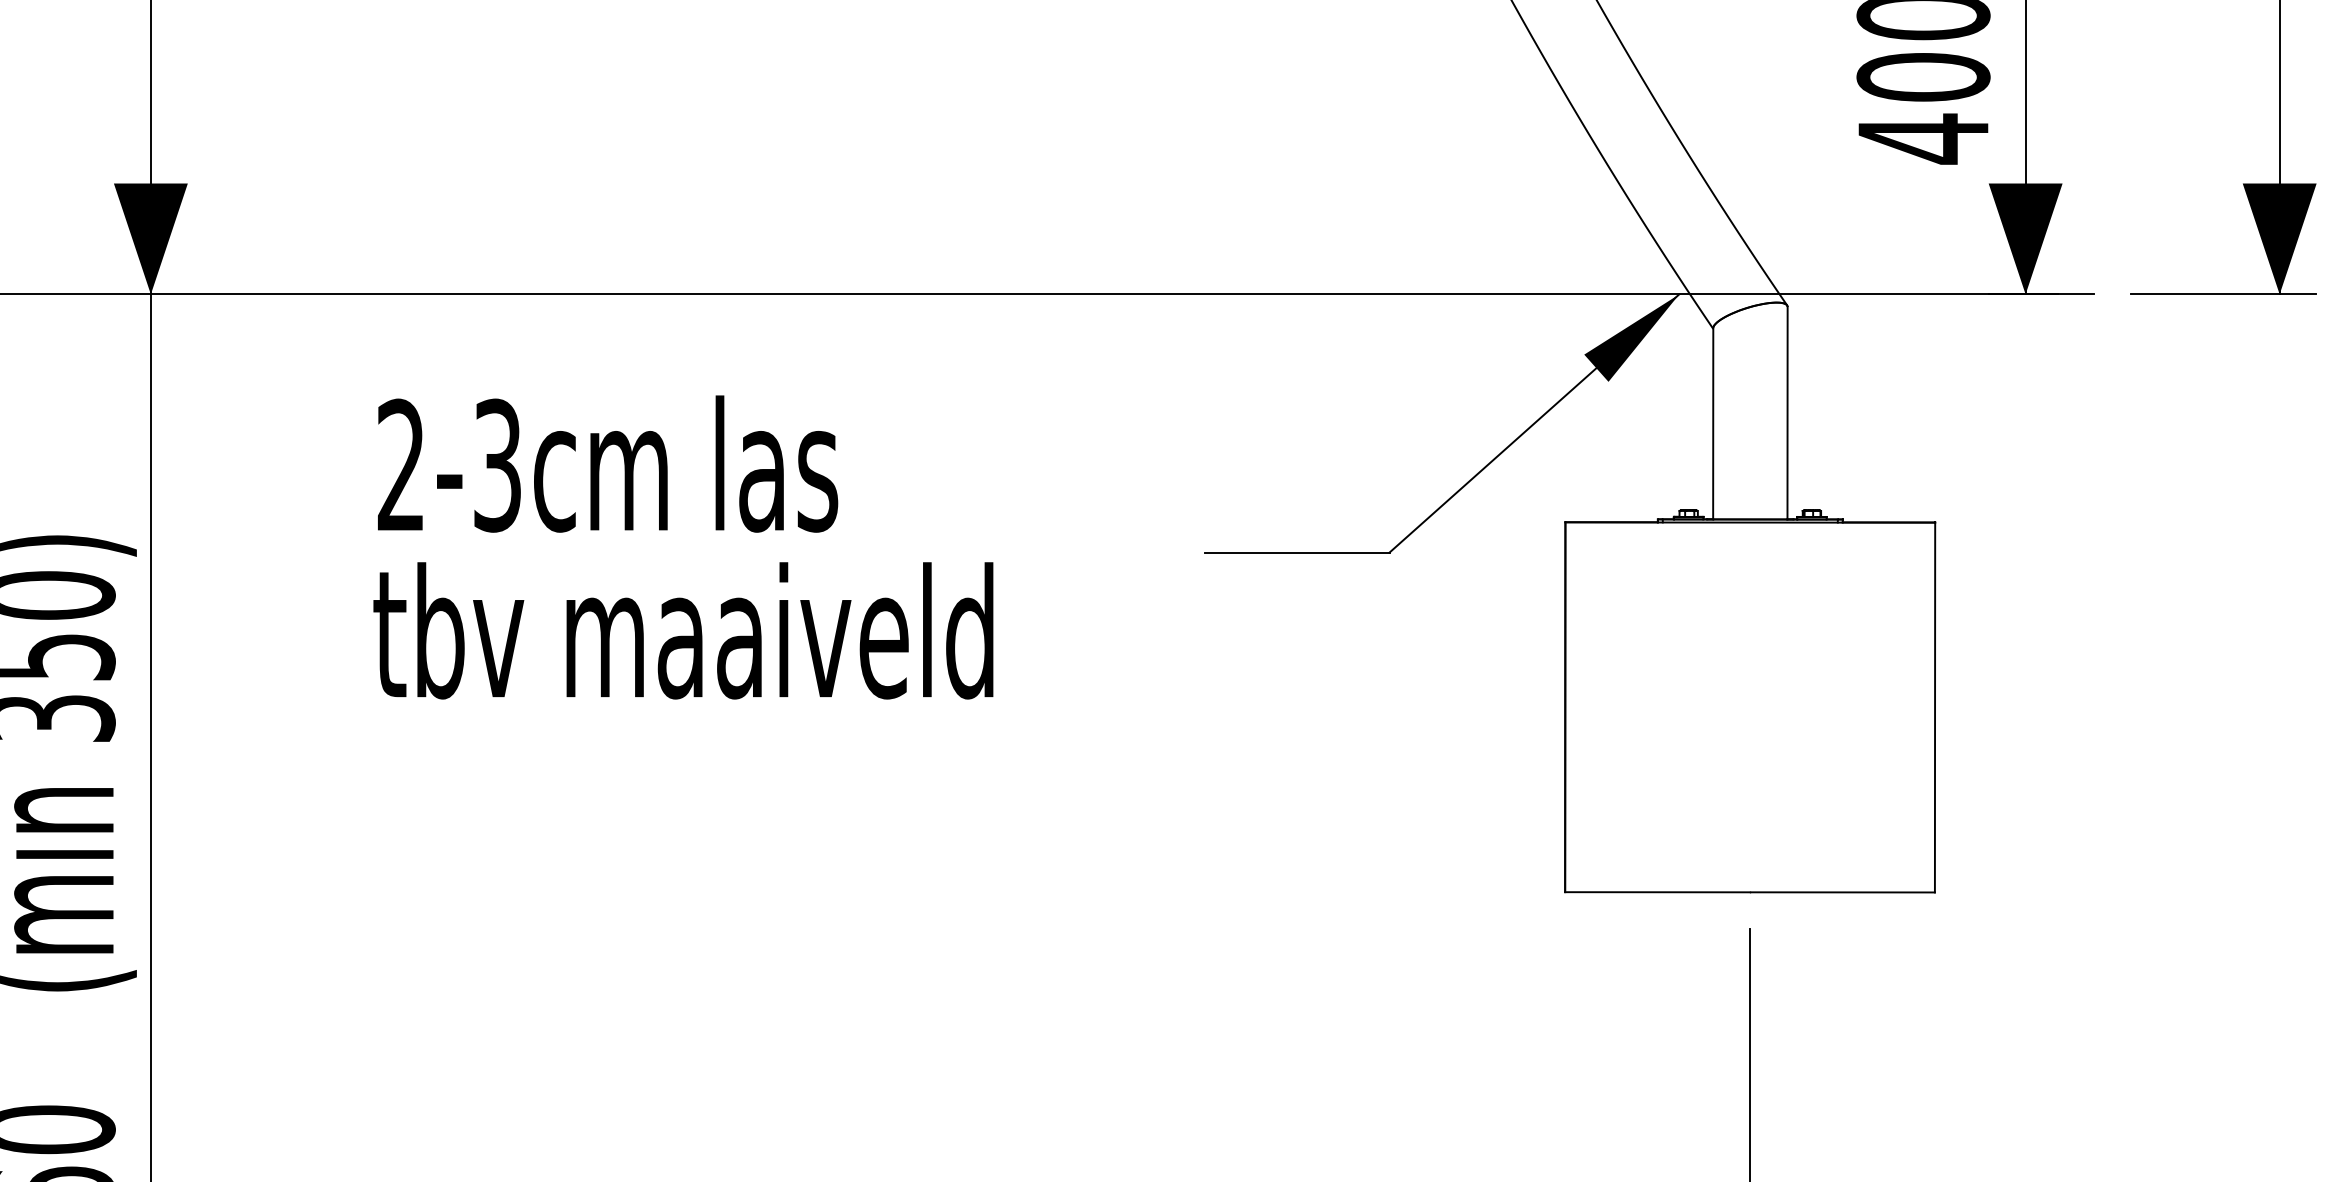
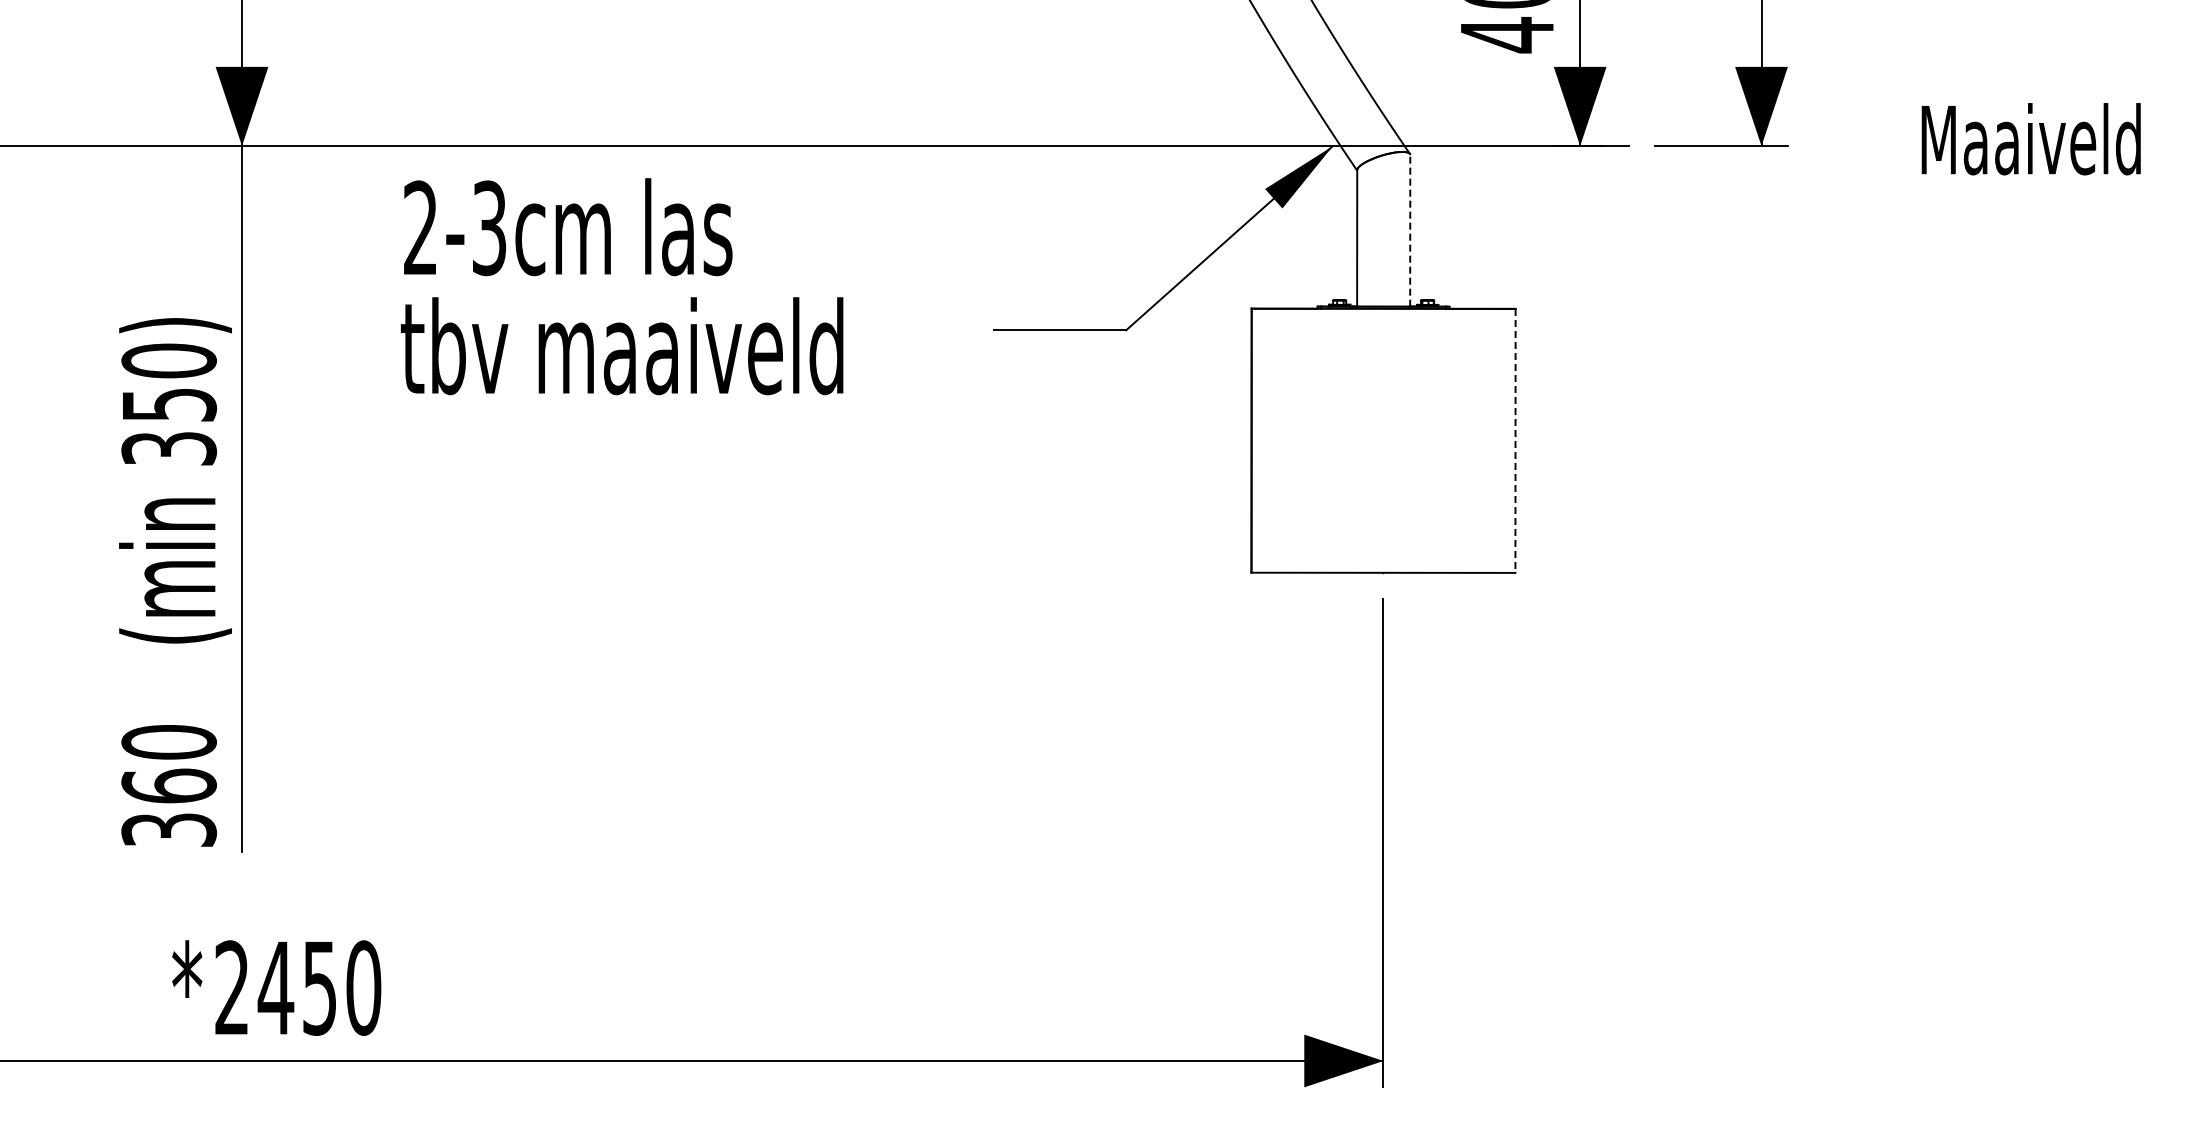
line: (1787, 412) -> (1410, 230), solid -> dashed
text: (683, 547) -> (622, 286), moved
line: (1935, 706) -> (1515, 440), solid -> dashed

